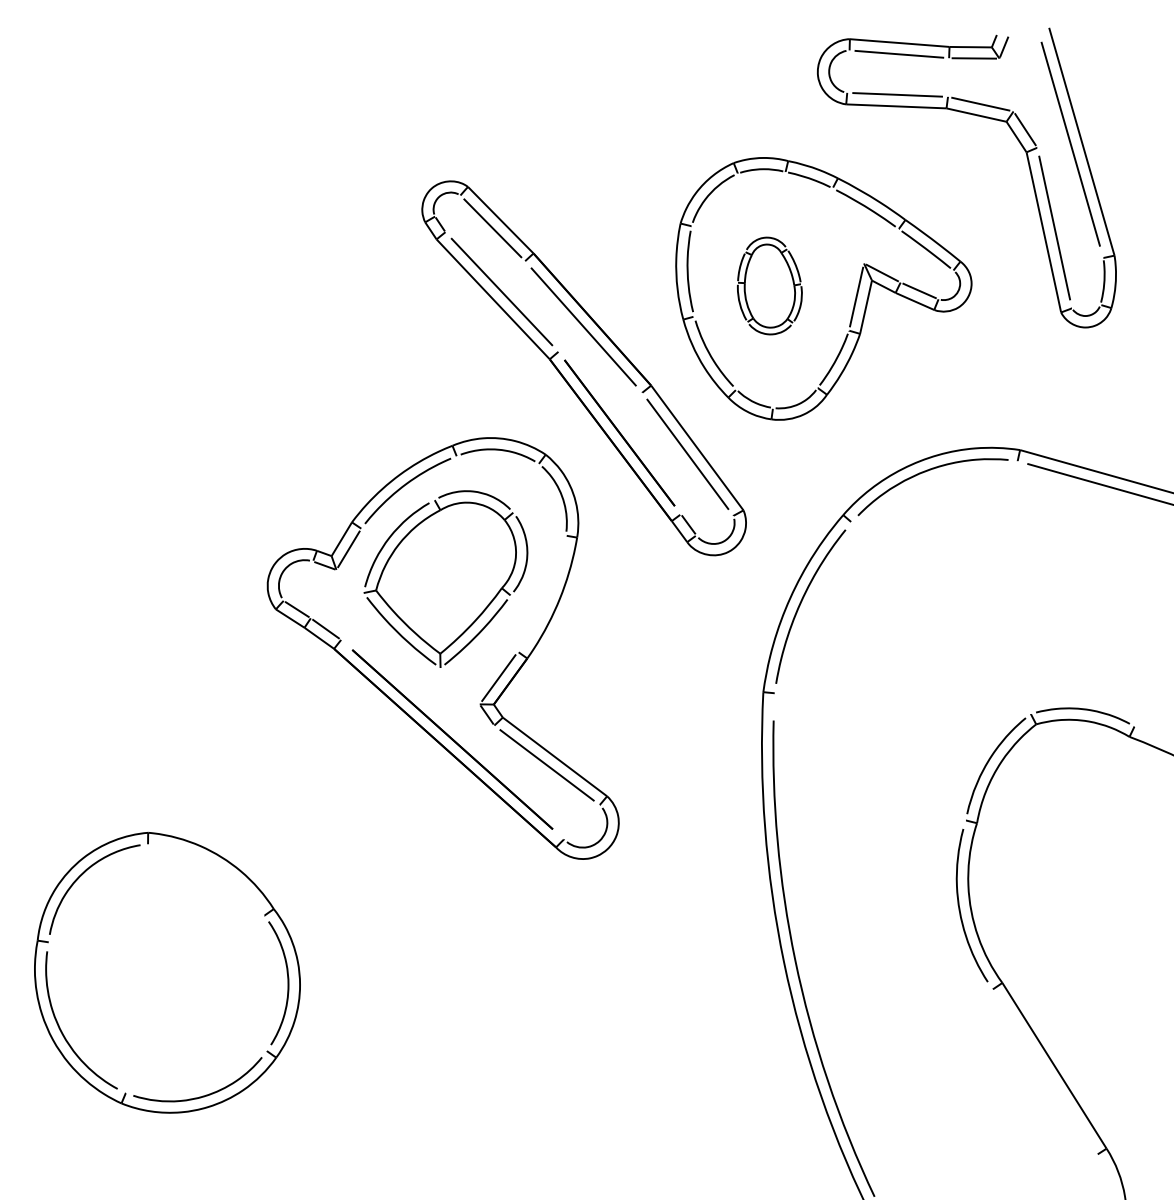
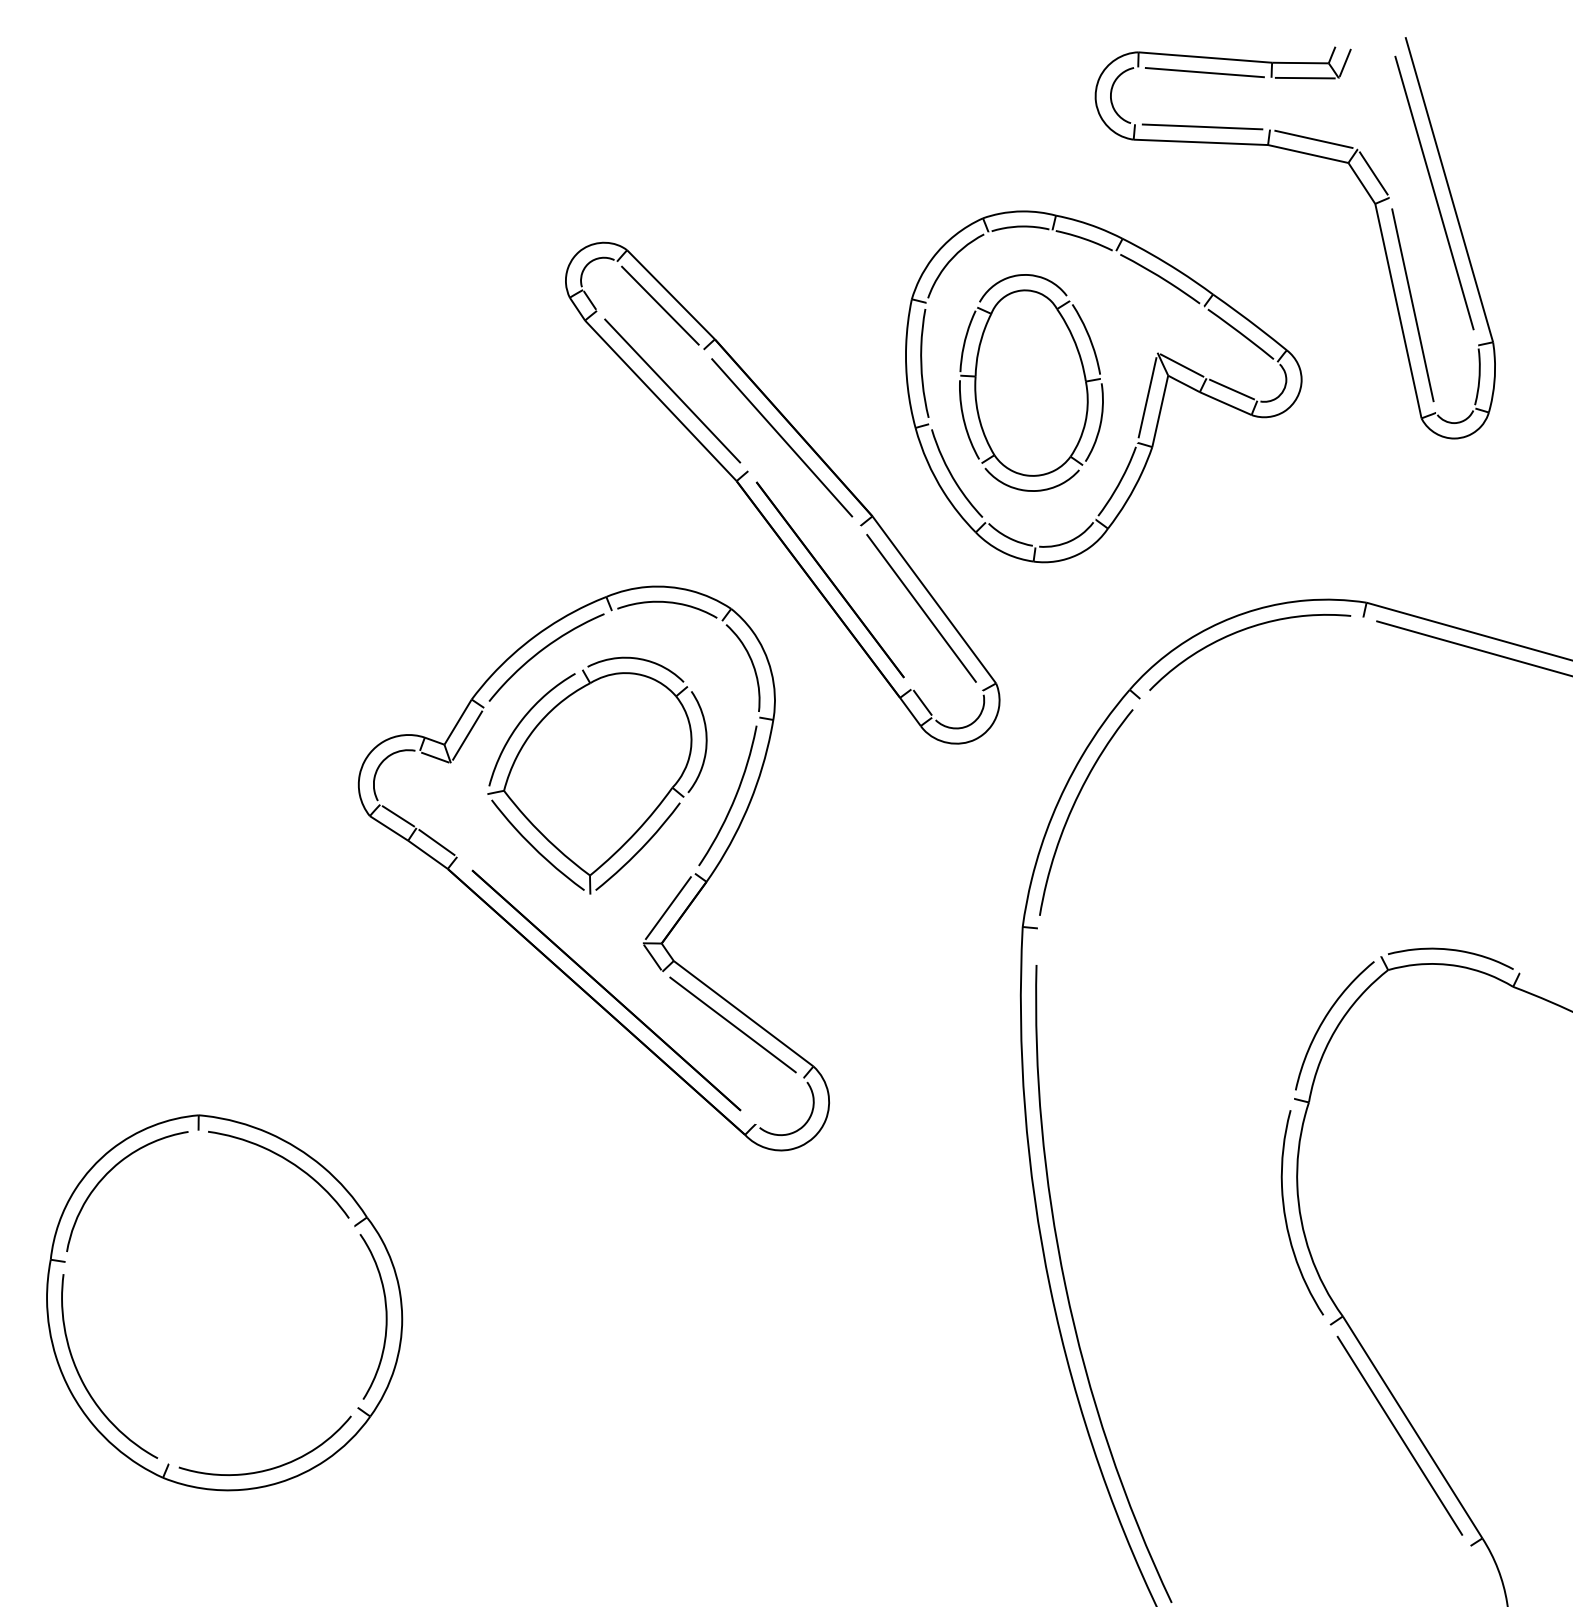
part: (769, 285) -> (1031, 382), size x1.67
curve: (548, 594) -> (734, 796), added
curve: (212, 866) -> (285, 1160), added
line: (1044, 1071) -> (1399, 1435), added

